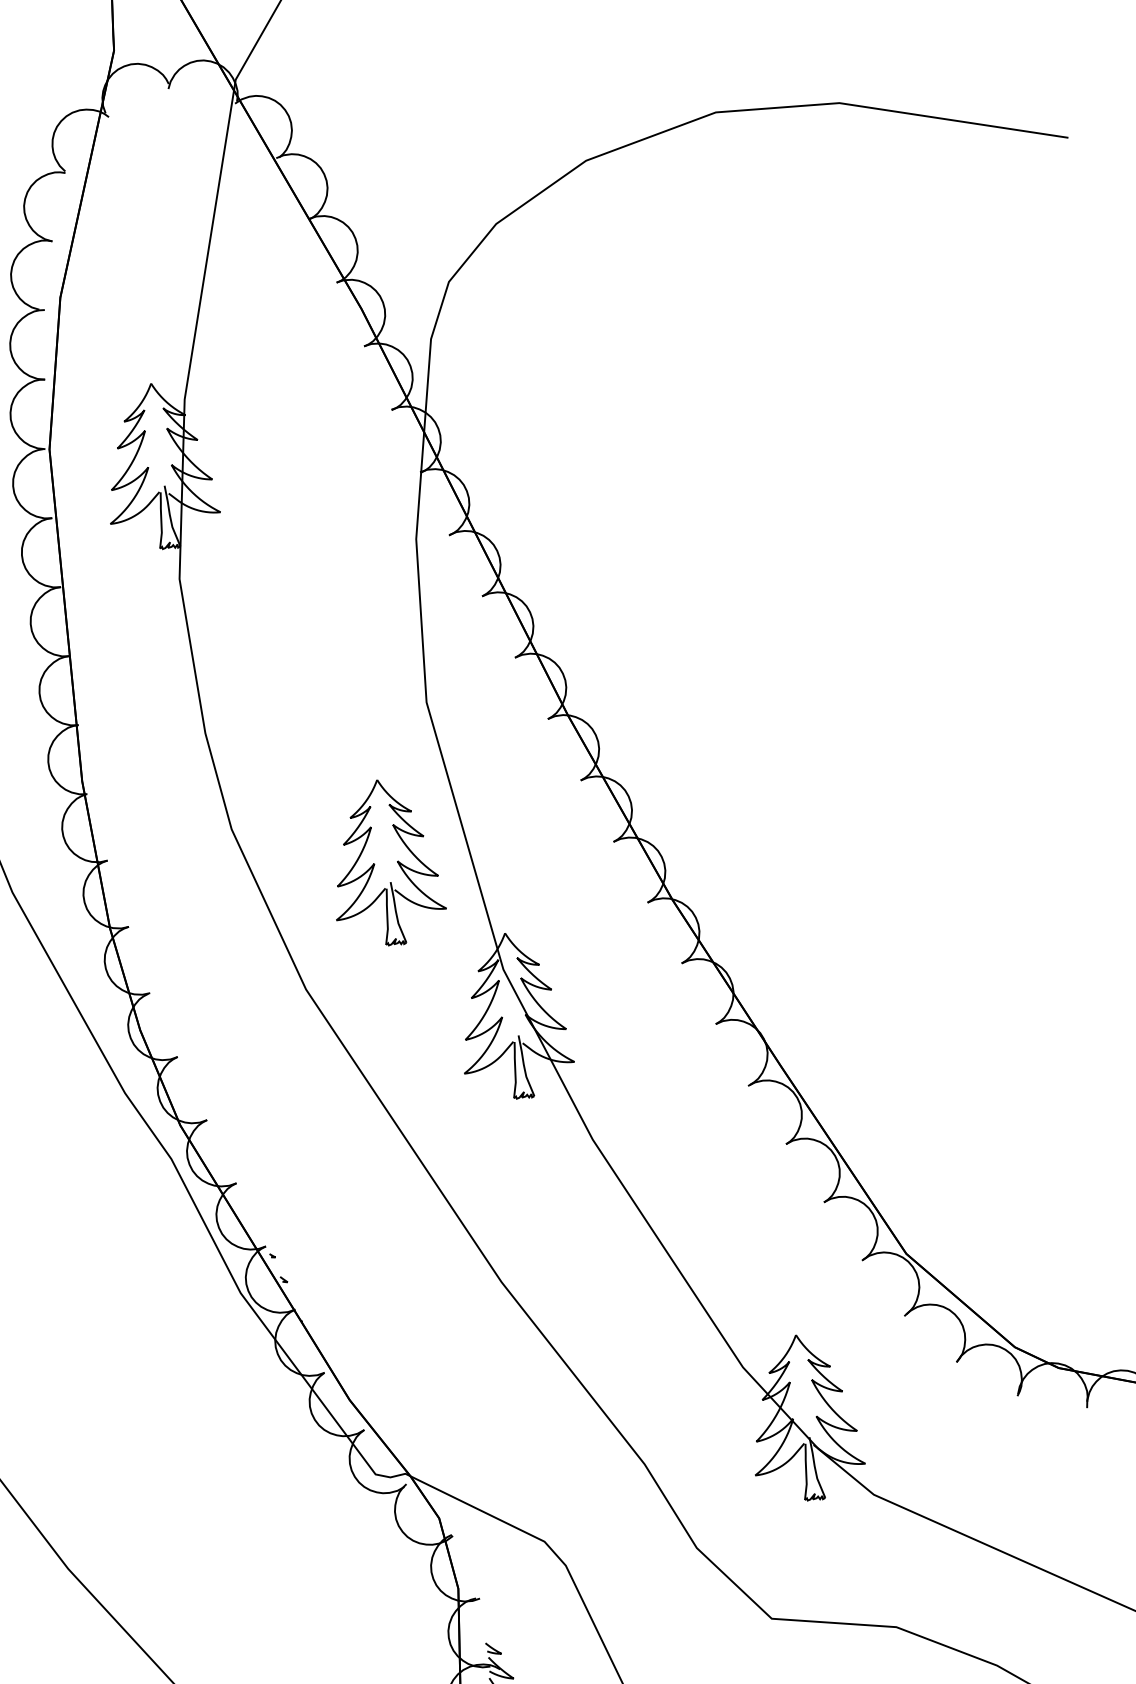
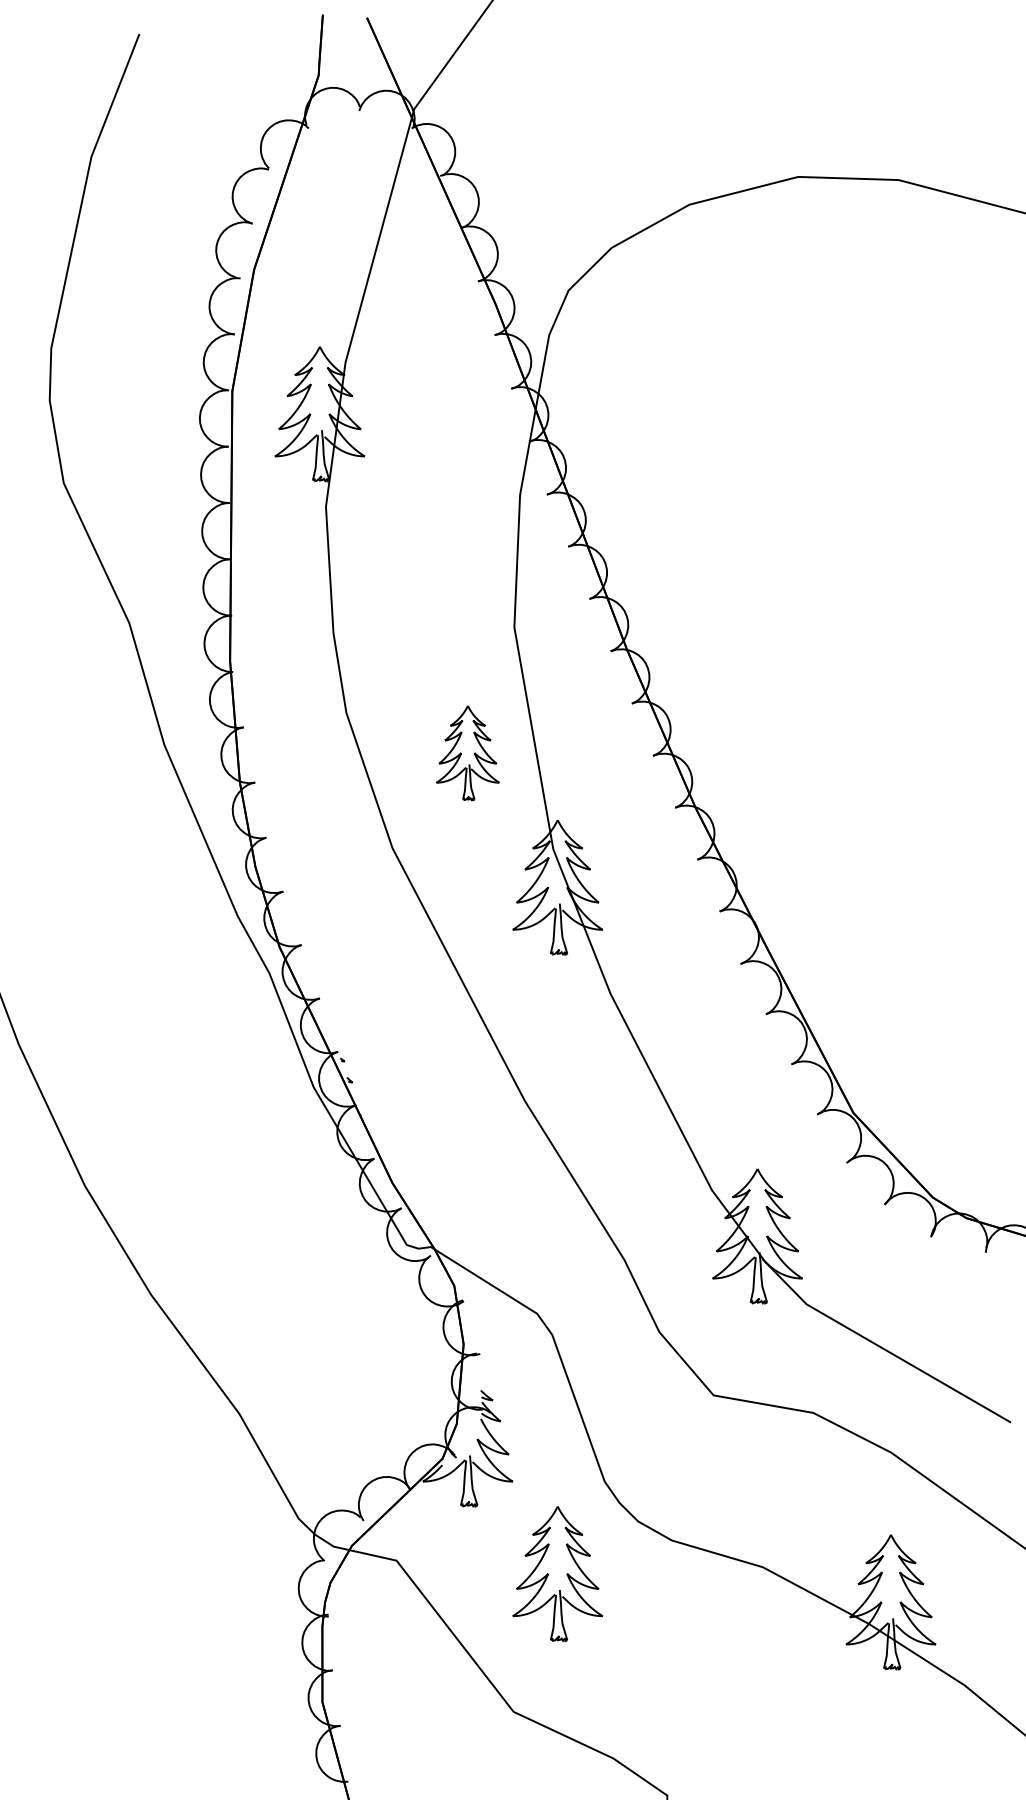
part: (385, 863) -> (467, 753), size x0.7

